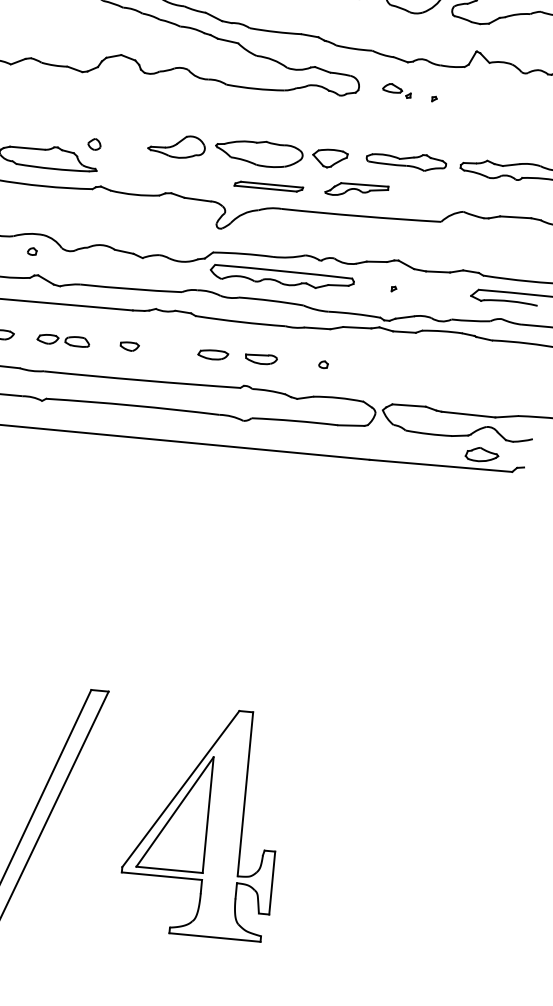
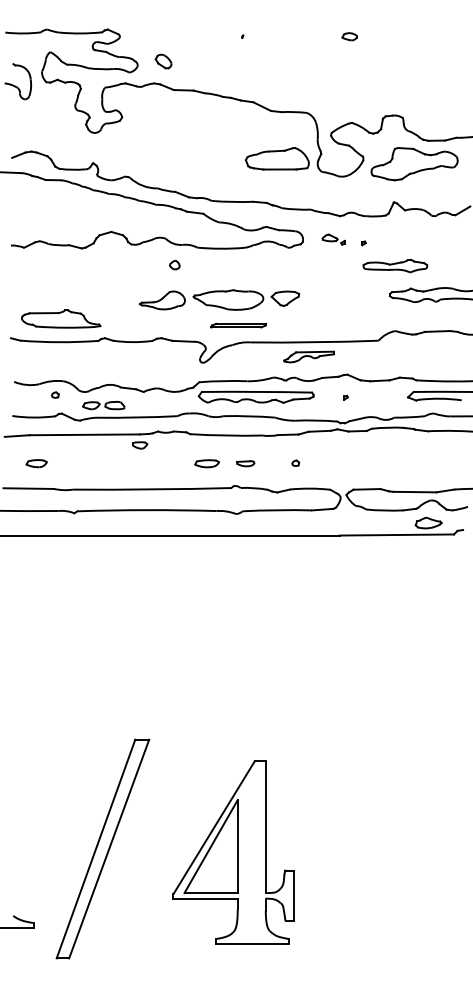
part: (94, 143) -> (174, 264), moved
part: (406, 160) -> (395, 265), moved
part: (356, 189) -> (308, 356), moved
part: (63, 340) -> (103, 405), moved
part: (130, 346) -> (140, 445), moved
part: (261, 359) -> (245, 463), size x0.7
part: (202, 821) -> (233, 852), moved

